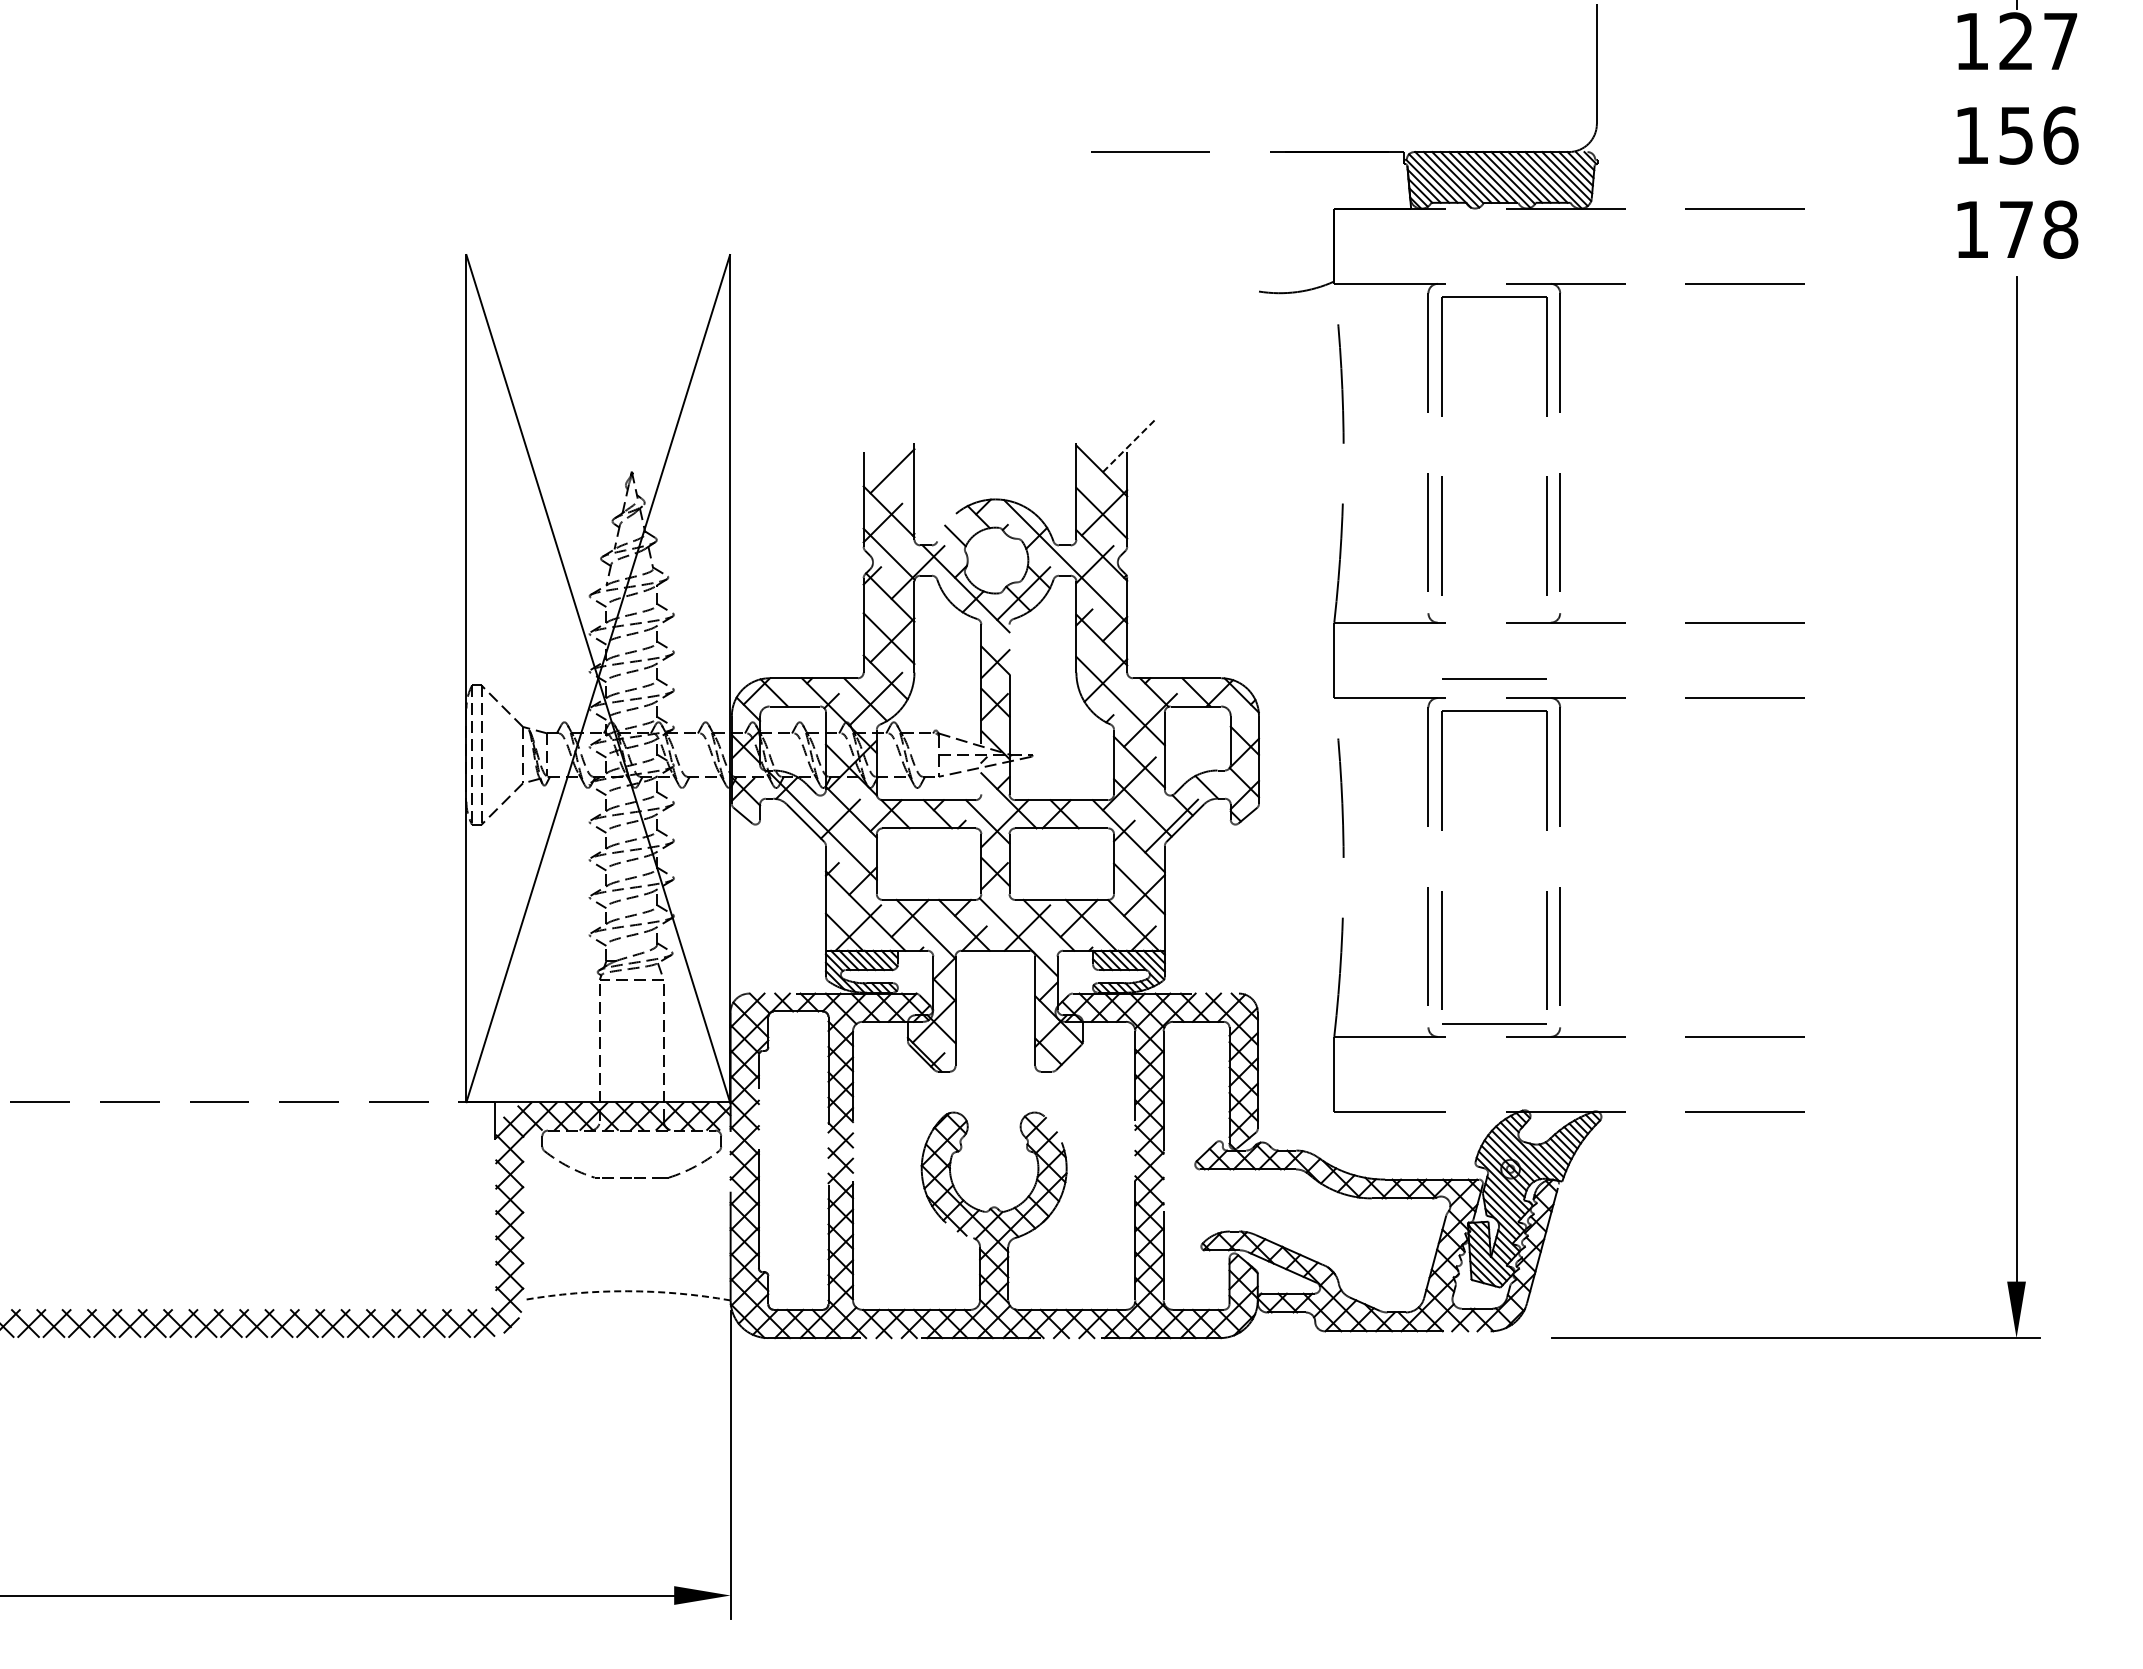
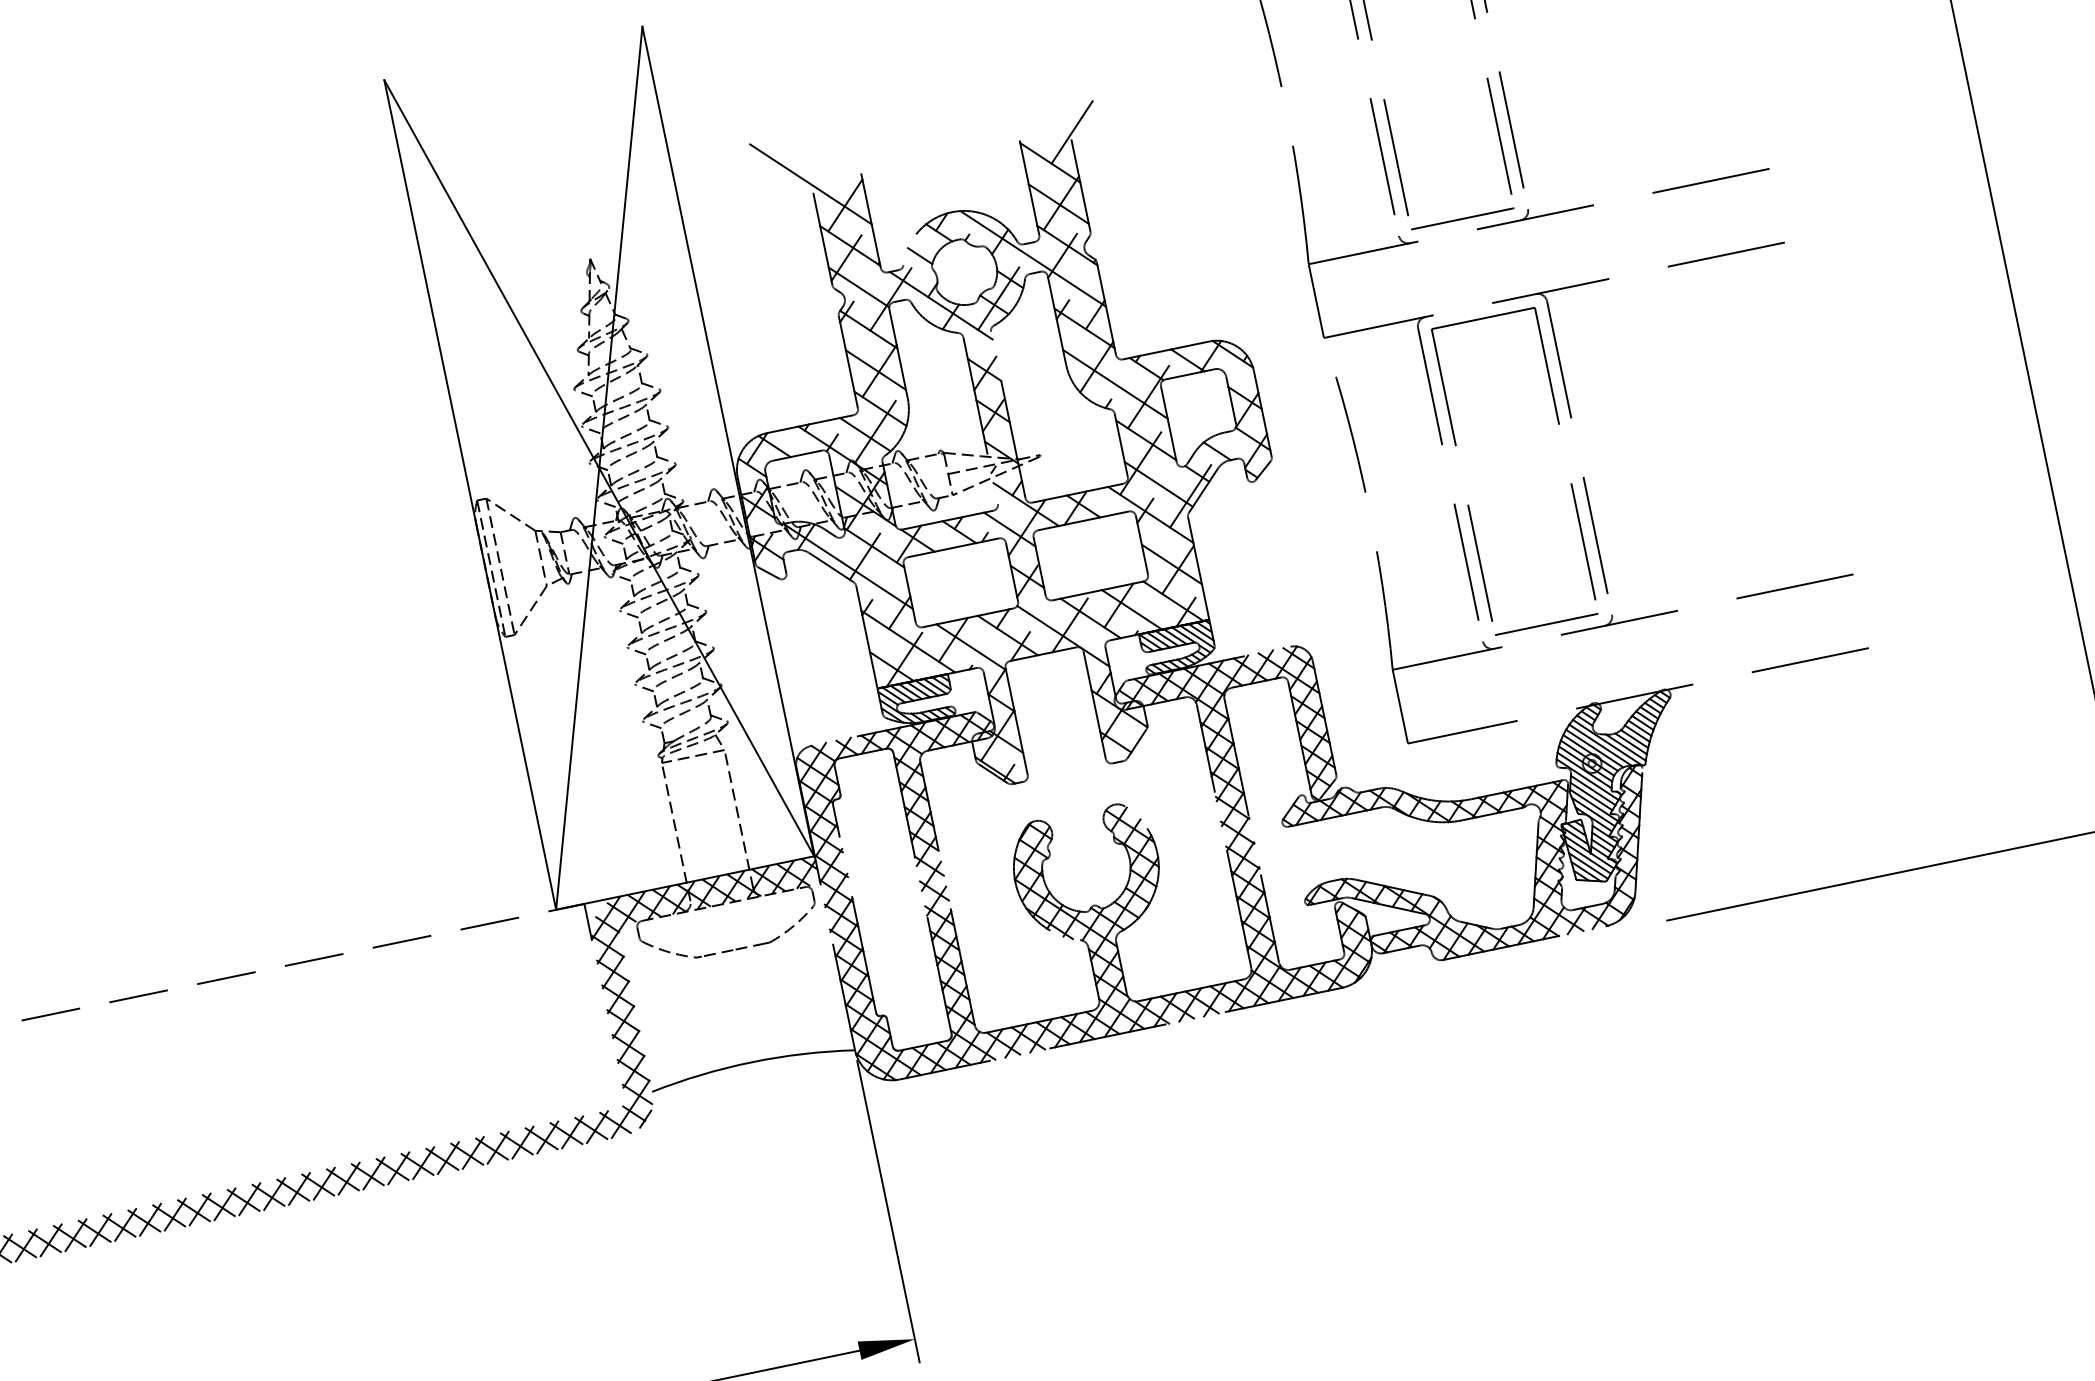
line: (862, 443) -> (810, 184), added
line: (1129, 445) -> (1072, 132), dashed -> solid
line: (1494, 678) -> (1462, 218), moved
arc: (627, 1291) -> (752, 1062), dashed -> solid

